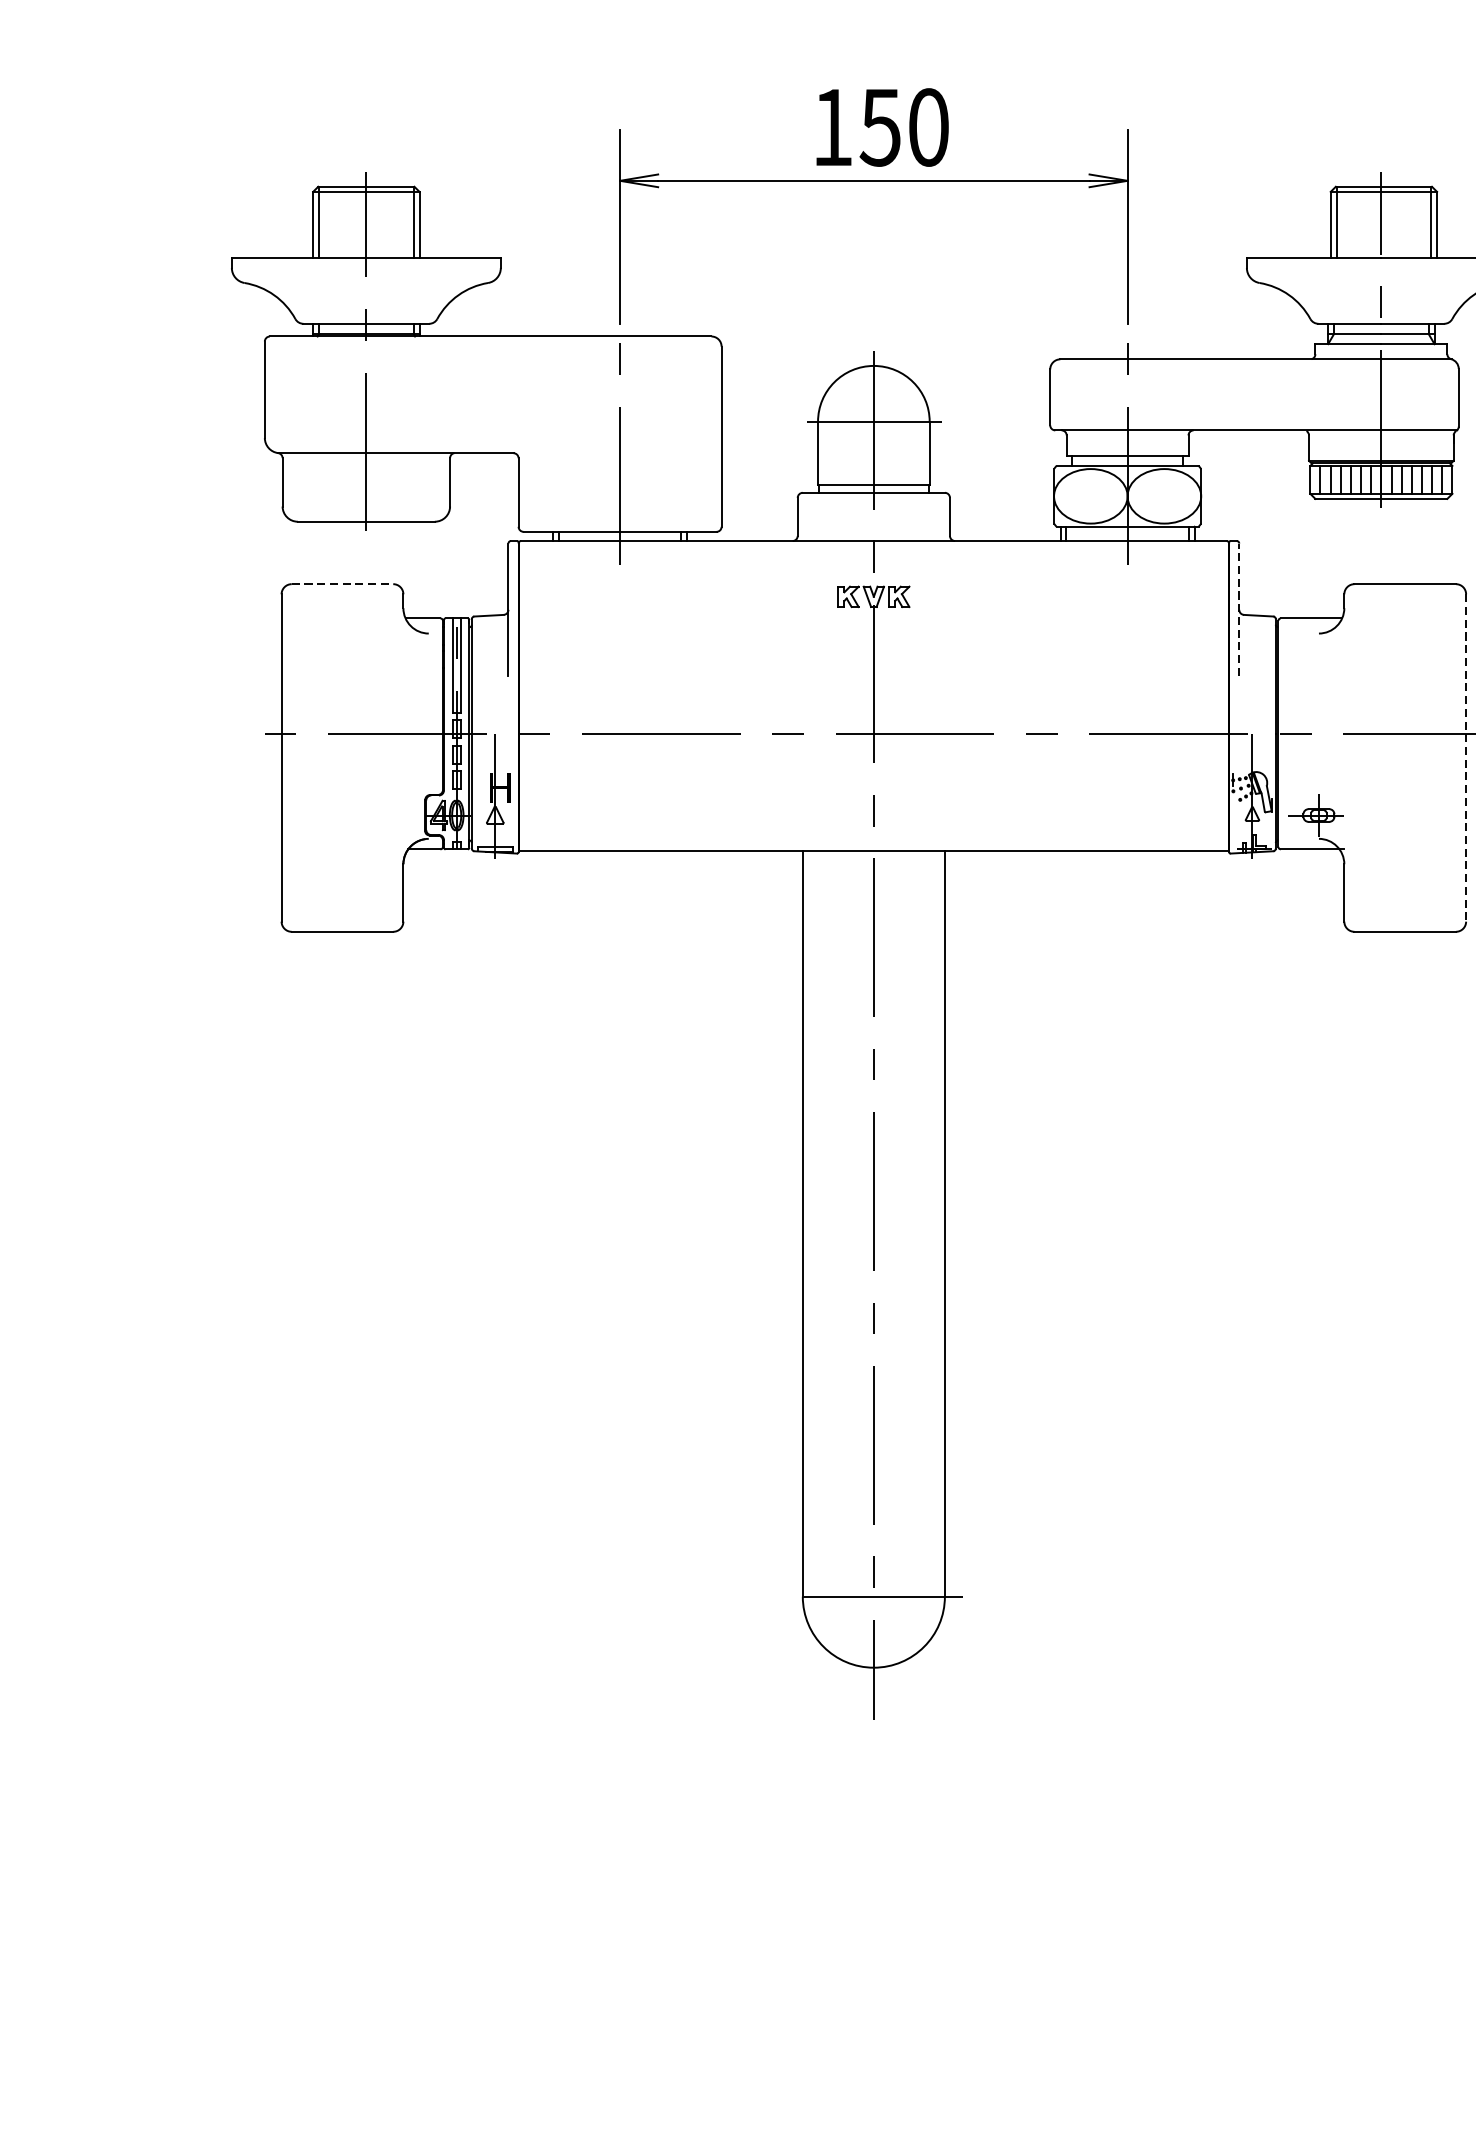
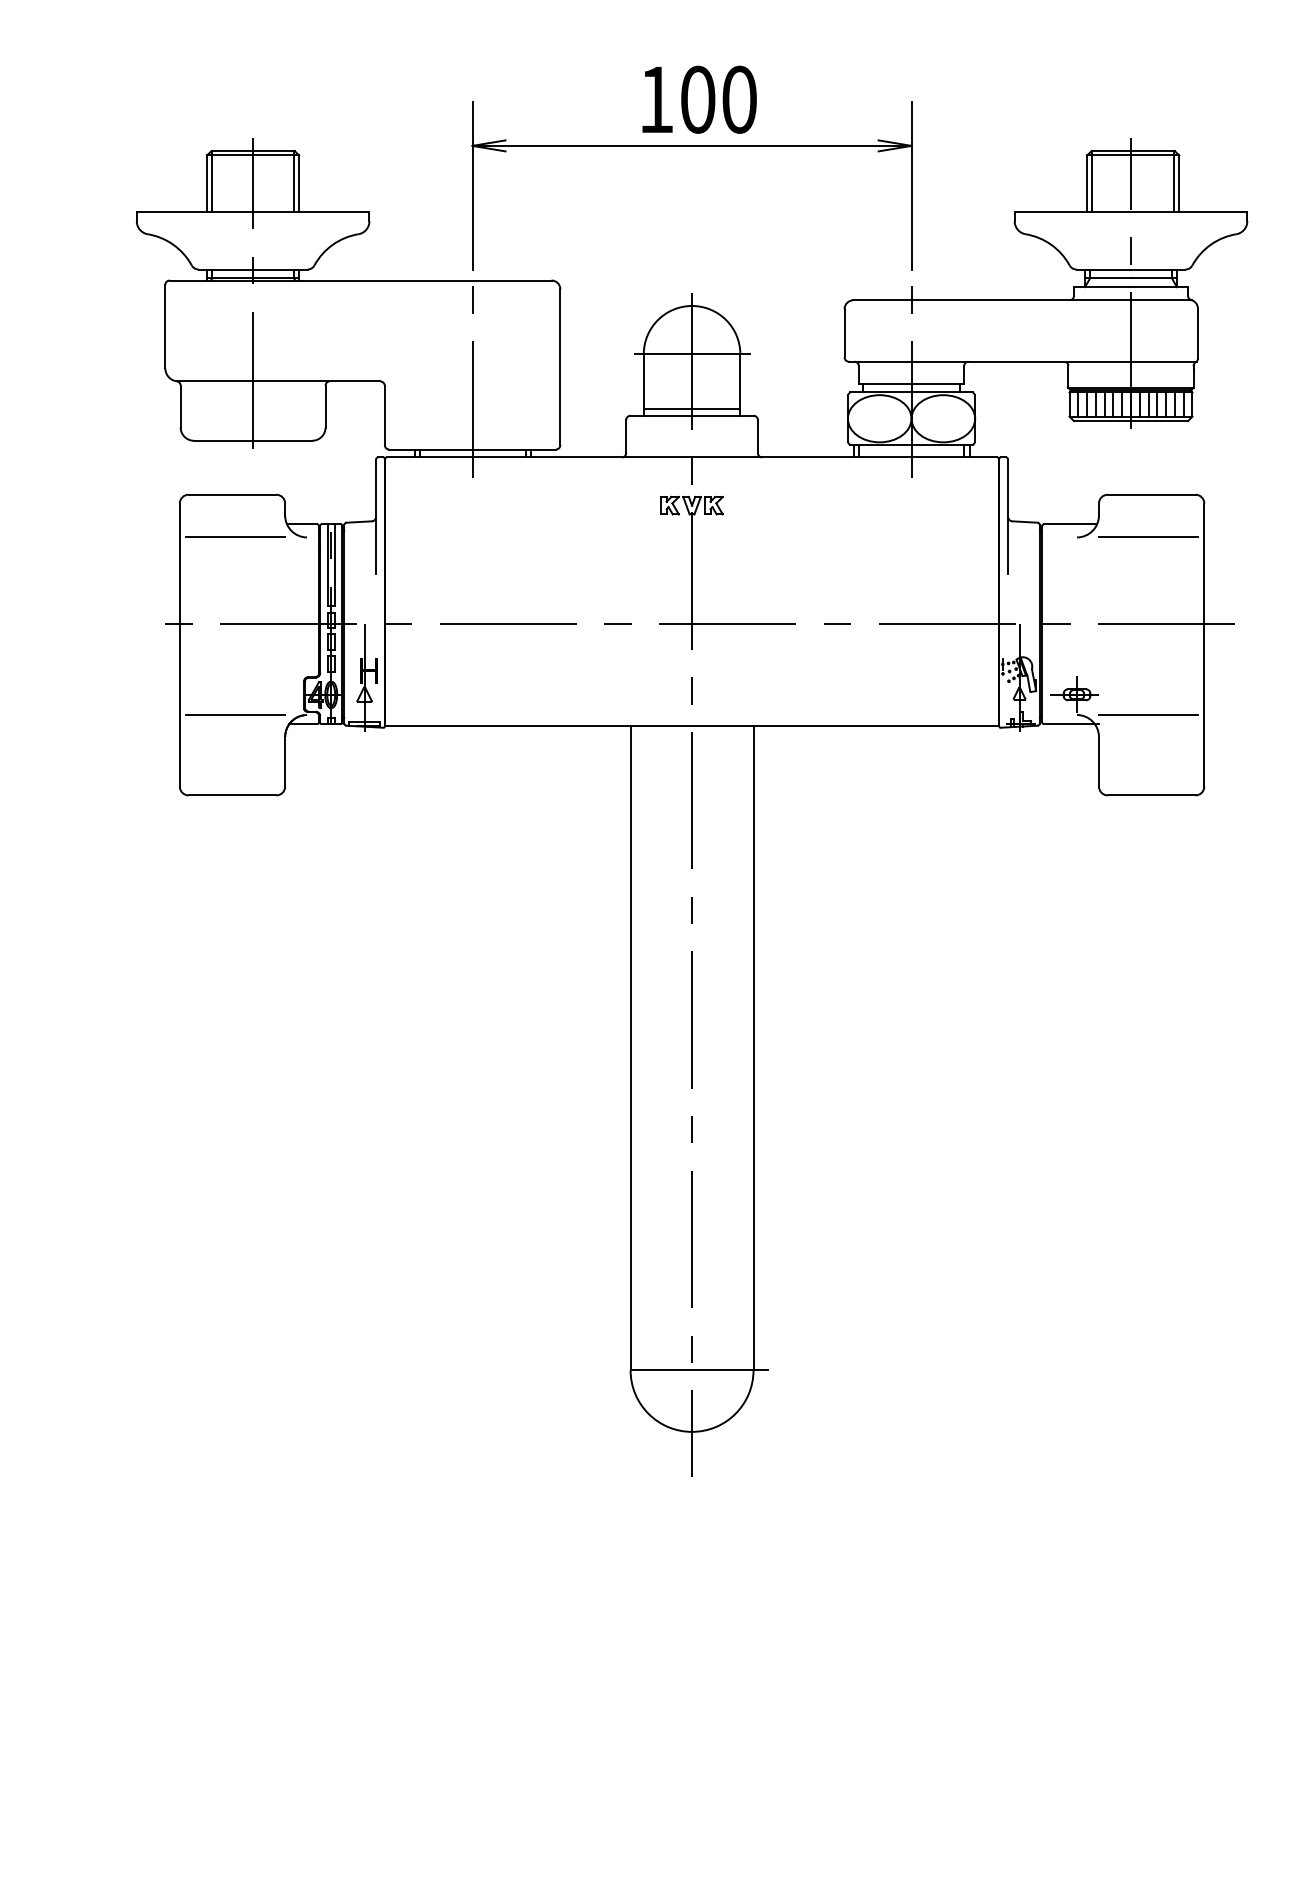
text: (880, 127) -> (697, 99), 150 -> 100
line: (342, 583) -> (232, 494), dashed -> solid
line: (1239, 609) -> (1008, 516), dashed -> solid
line: (345, 633) -> (235, 537), added
line: (1400, 633) -> (1147, 537), added
line: (1466, 758) -> (1204, 645), dashed -> solid
line: (345, 839) -> (235, 715), added
line: (1400, 839) -> (1147, 715), added

